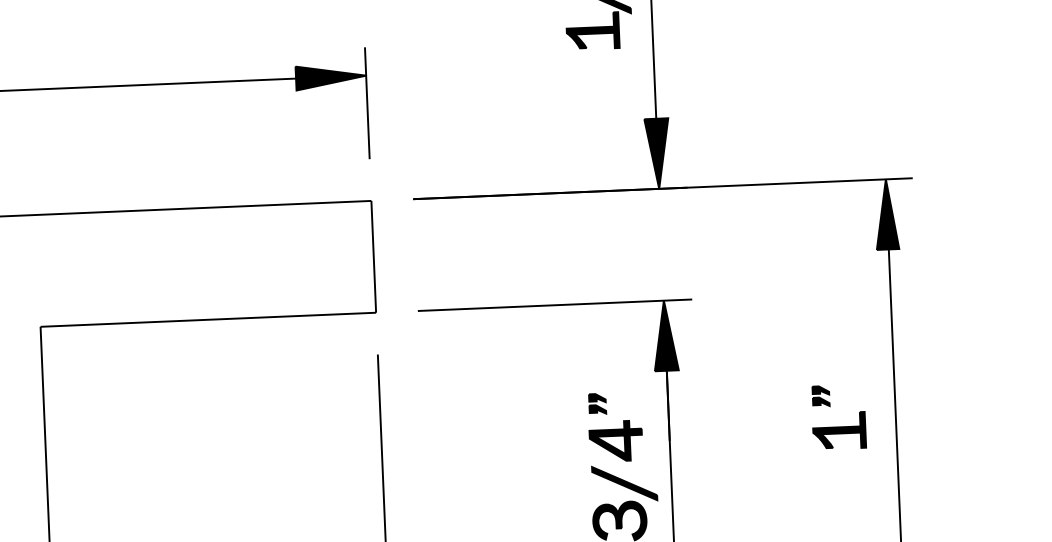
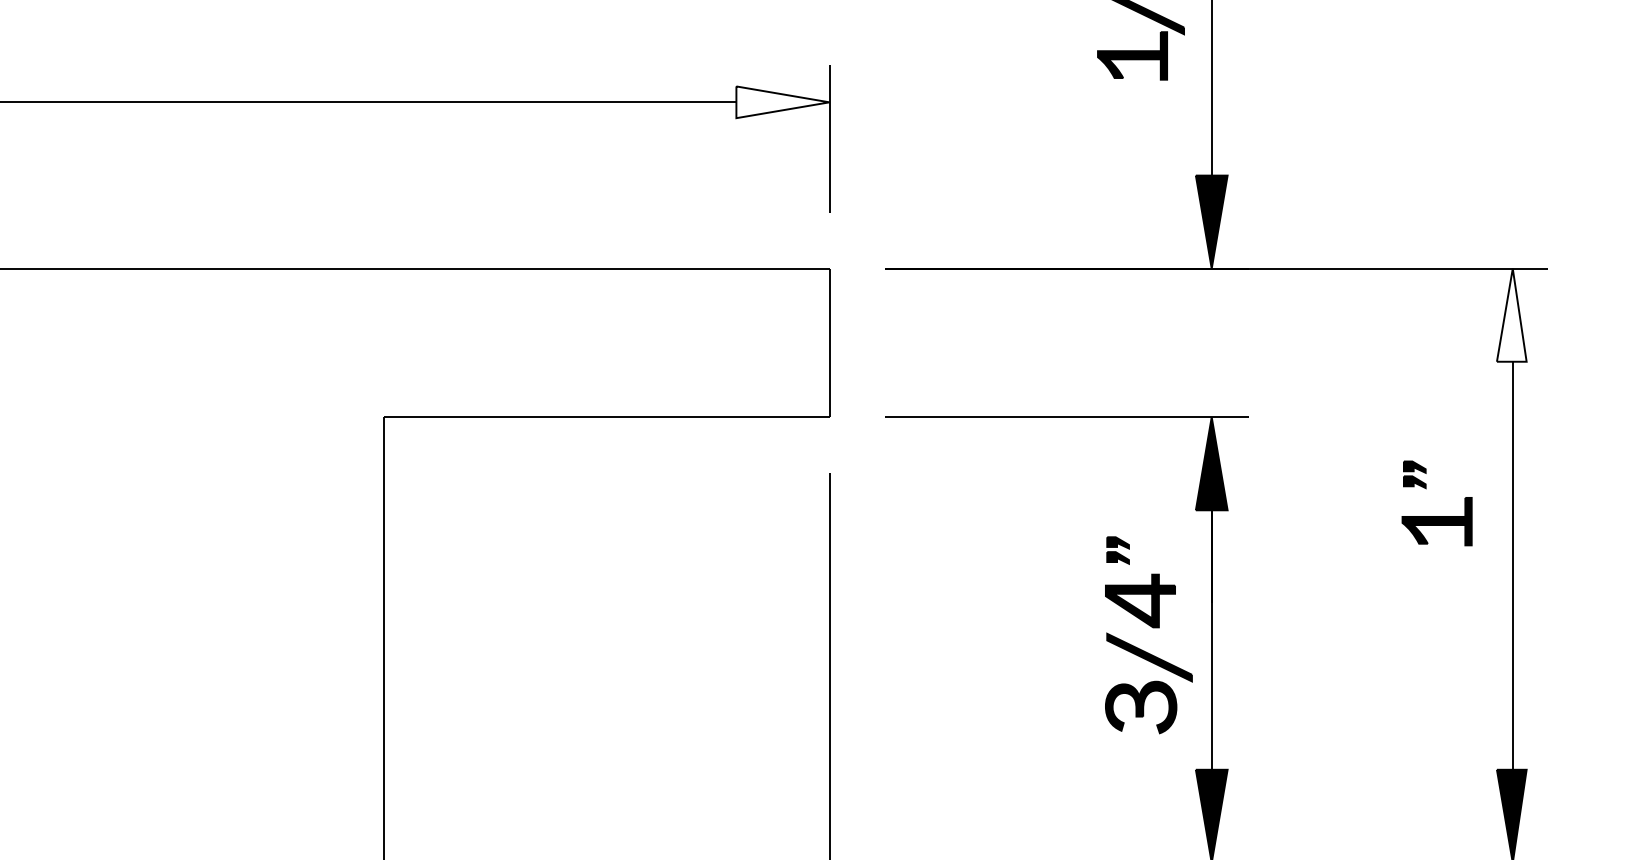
fill: (330, 77) -> (782, 102), removed
fill: (886, 213) -> (1511, 314), removed
part: (838, 427) -> (1436, 516), moved

